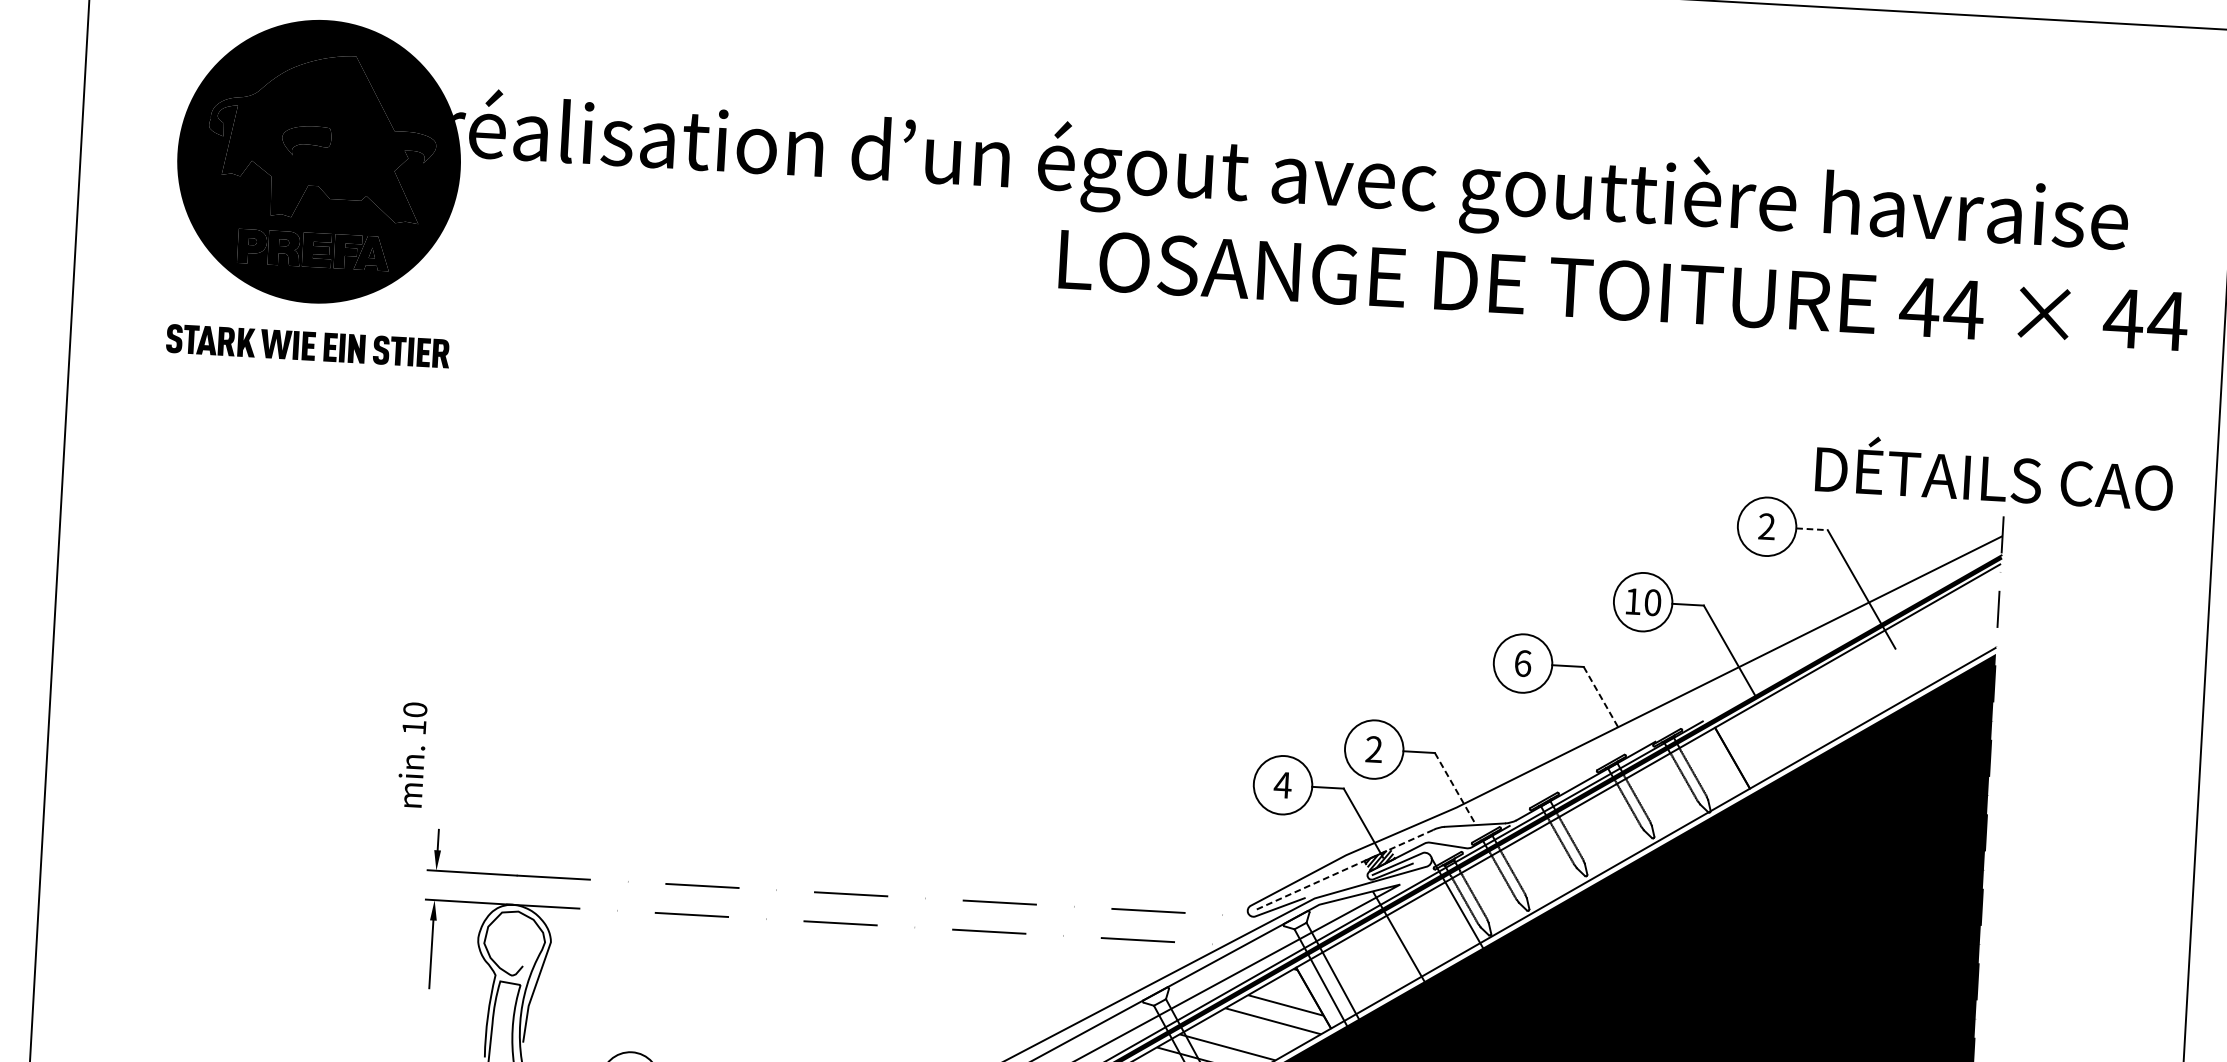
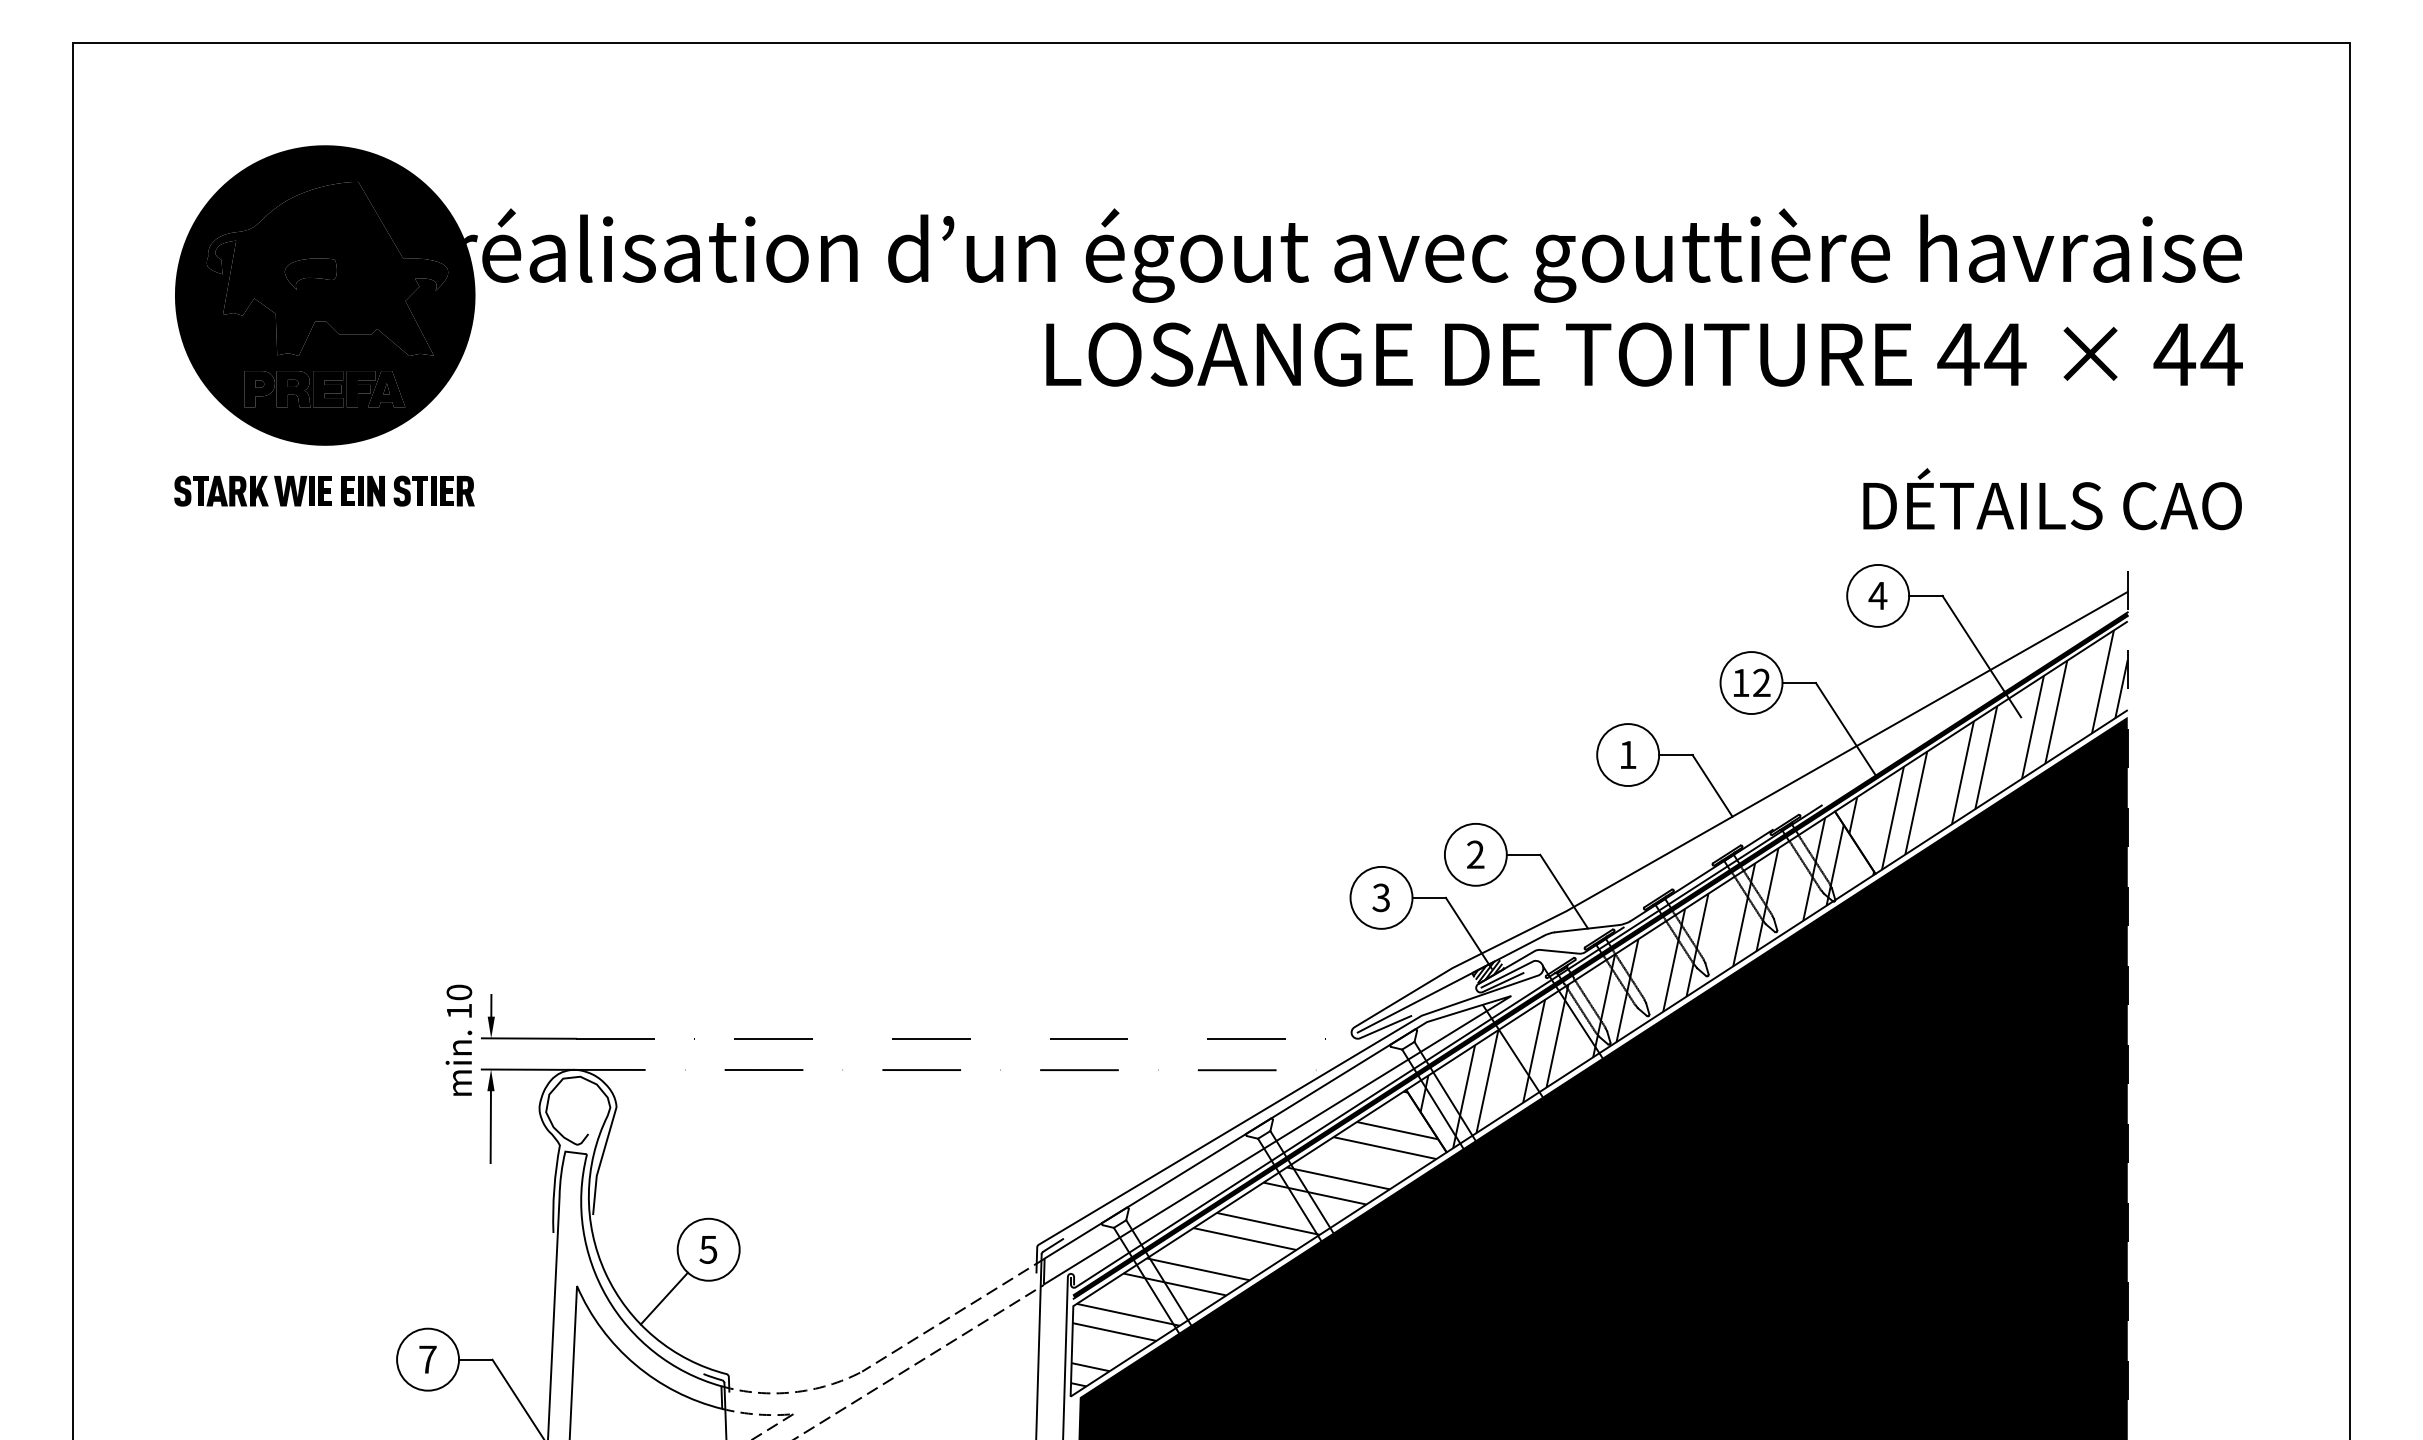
text: (1623, 290) -> (1644, 354), moved
text: (1994, 472) -> (2052, 499), moved
text: (1766, 526) -> (1877, 595), 2 -> 4
line: (1811, 528) -> (1925, 595), dashed -> solid
text: (1652, 602) -> (1761, 682), 10 -> 12
text: (1522, 663) -> (1627, 754), 6 -> 1
hatch: (1863, 677) -> (1988, 749), added
line: (1600, 696) -> (1712, 785), dashed -> solid
text: (412, 754) -> (458, 1039), moved
text: (1282, 784) -> (1380, 897), 4 -> 3
line: (1455, 788) -> (1564, 891), dashed -> solid
line: (1342, 870) -> (1449, 984), dashed -> solid
hatch: (1529, 879) -> (1647, 982), added

